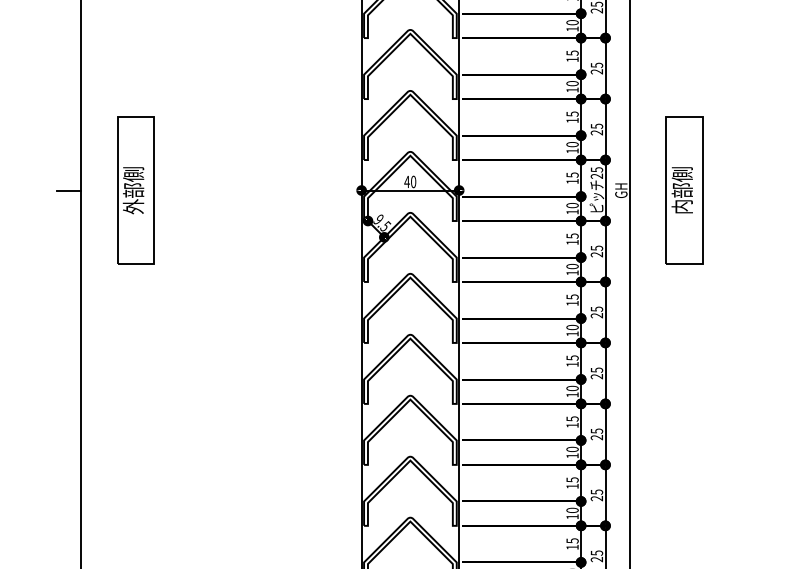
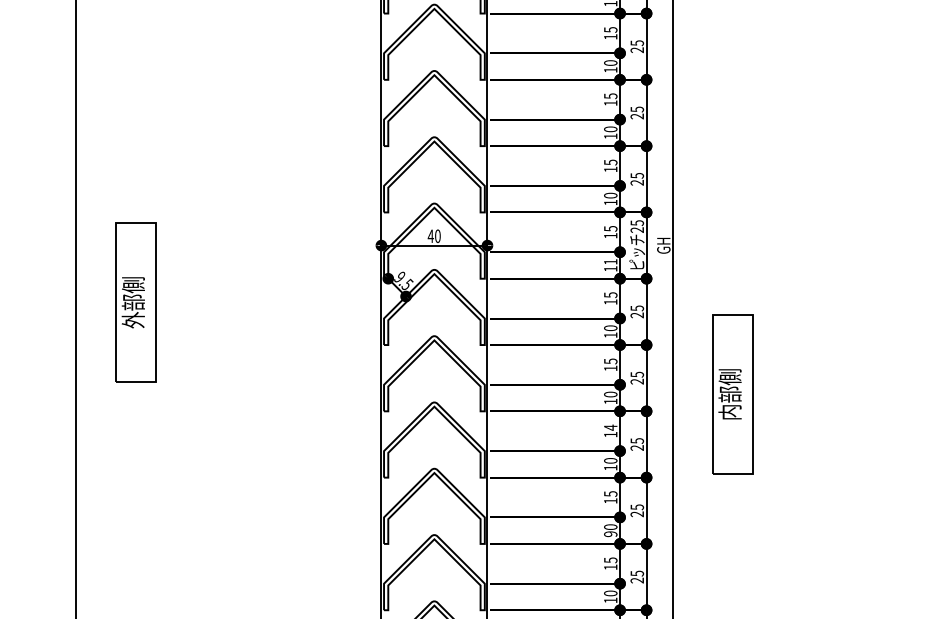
line: (68, 190) -> (62, 245), removed
part: (135, 190) -> (135, 302), moved
part: (684, 190) -> (732, 394), moved
text: (572, 205) -> (610, 261), 10 -> 11
text: (572, 357) -> (610, 427), 15 -> 14
text: (572, 456) -> (610, 534), 10 -> 90

